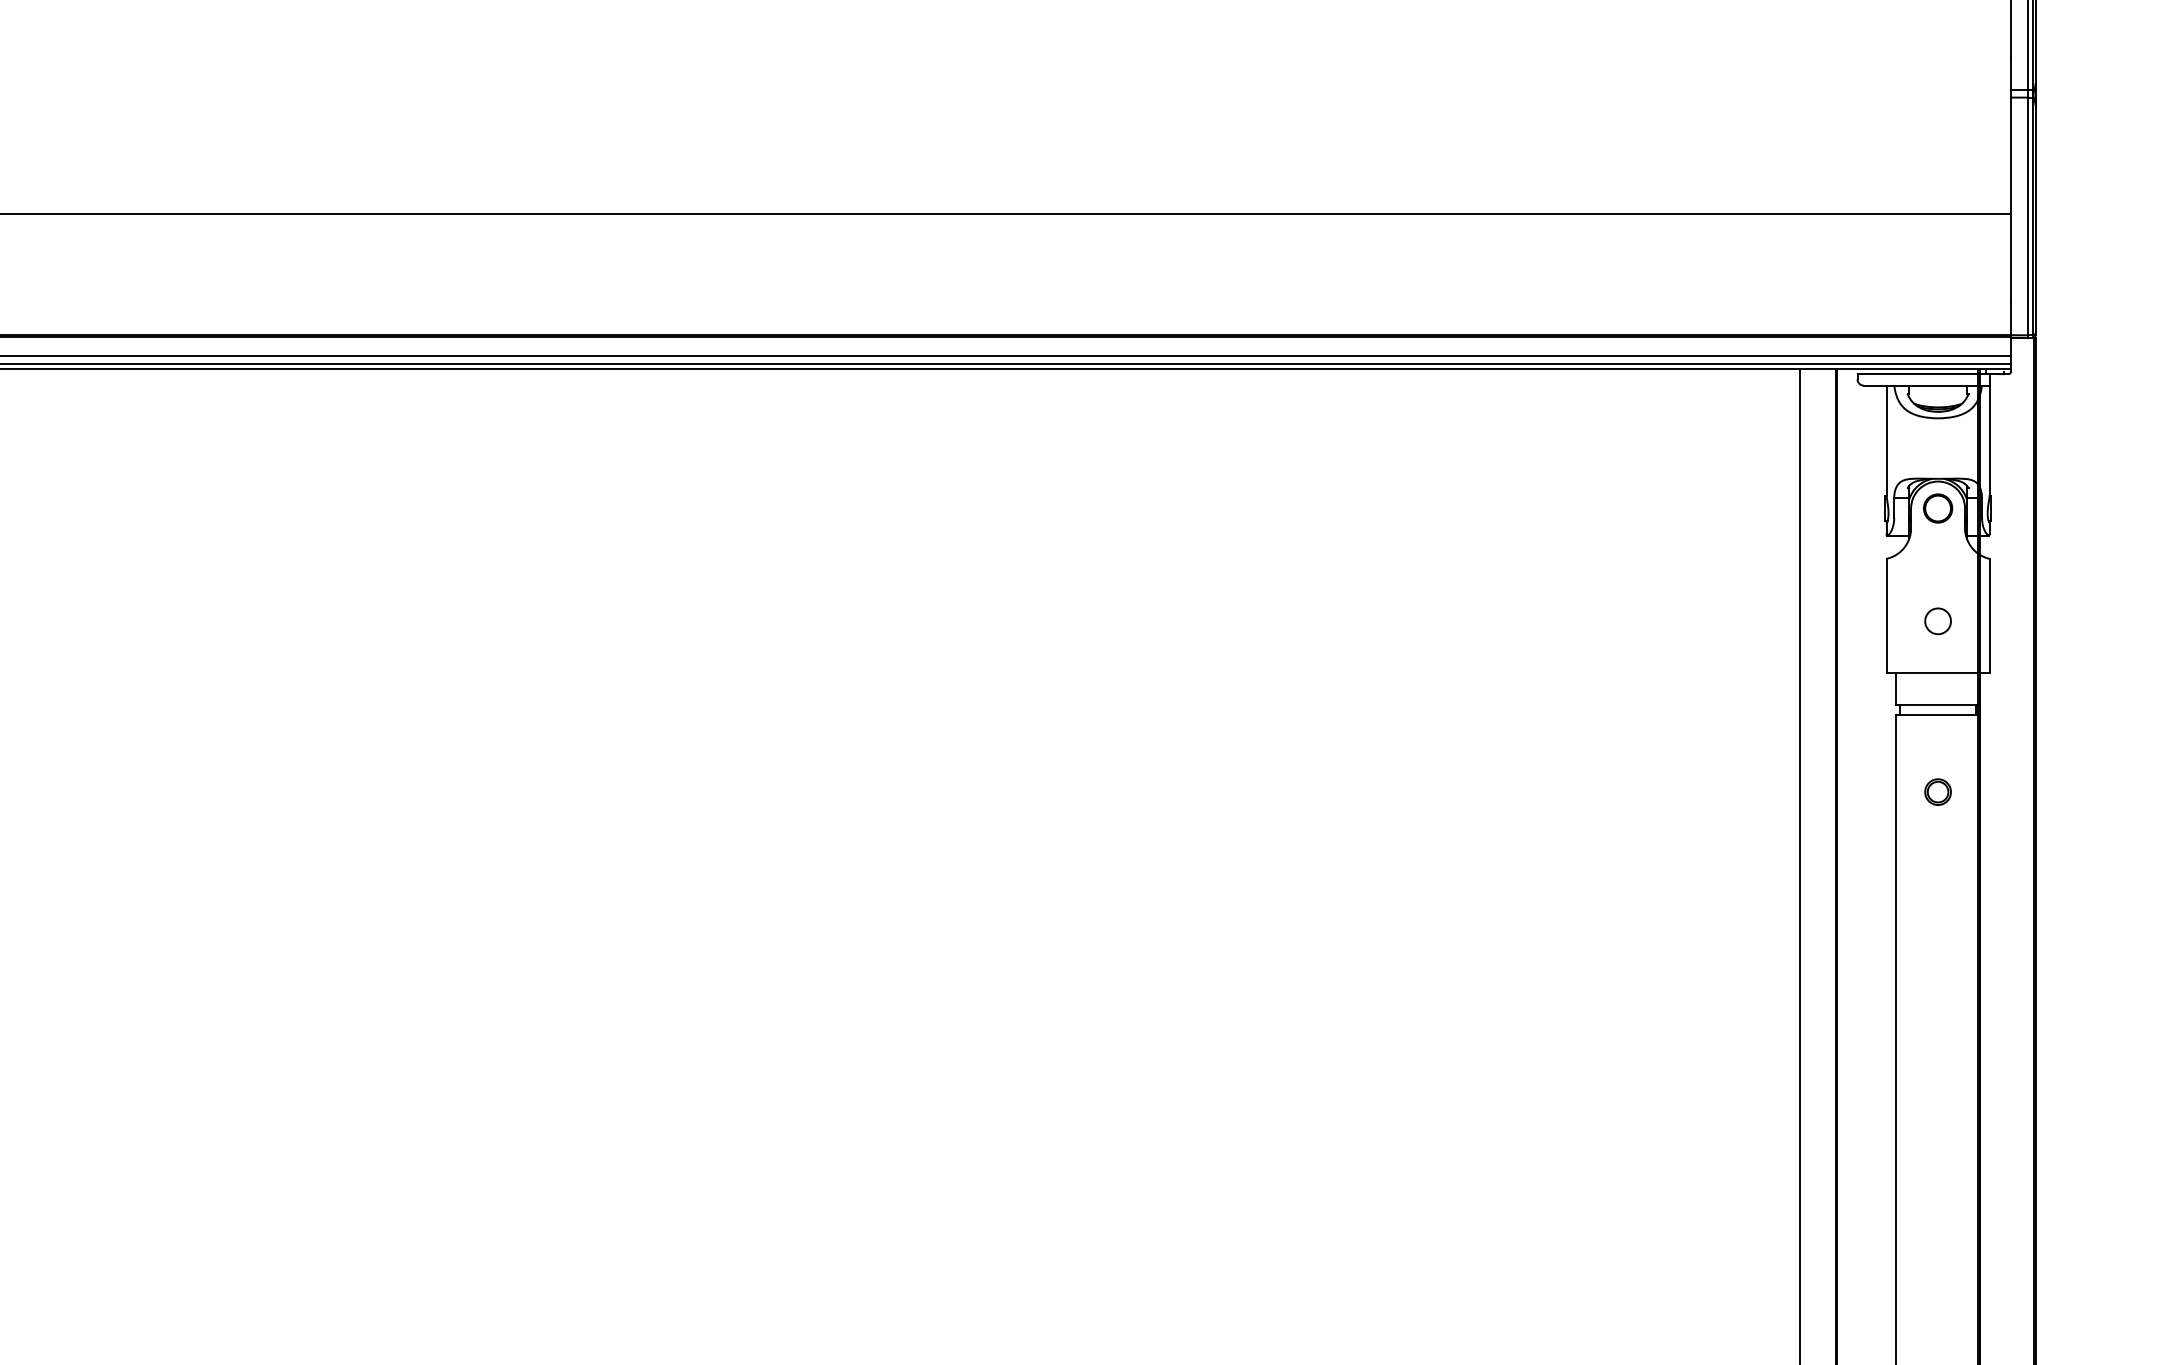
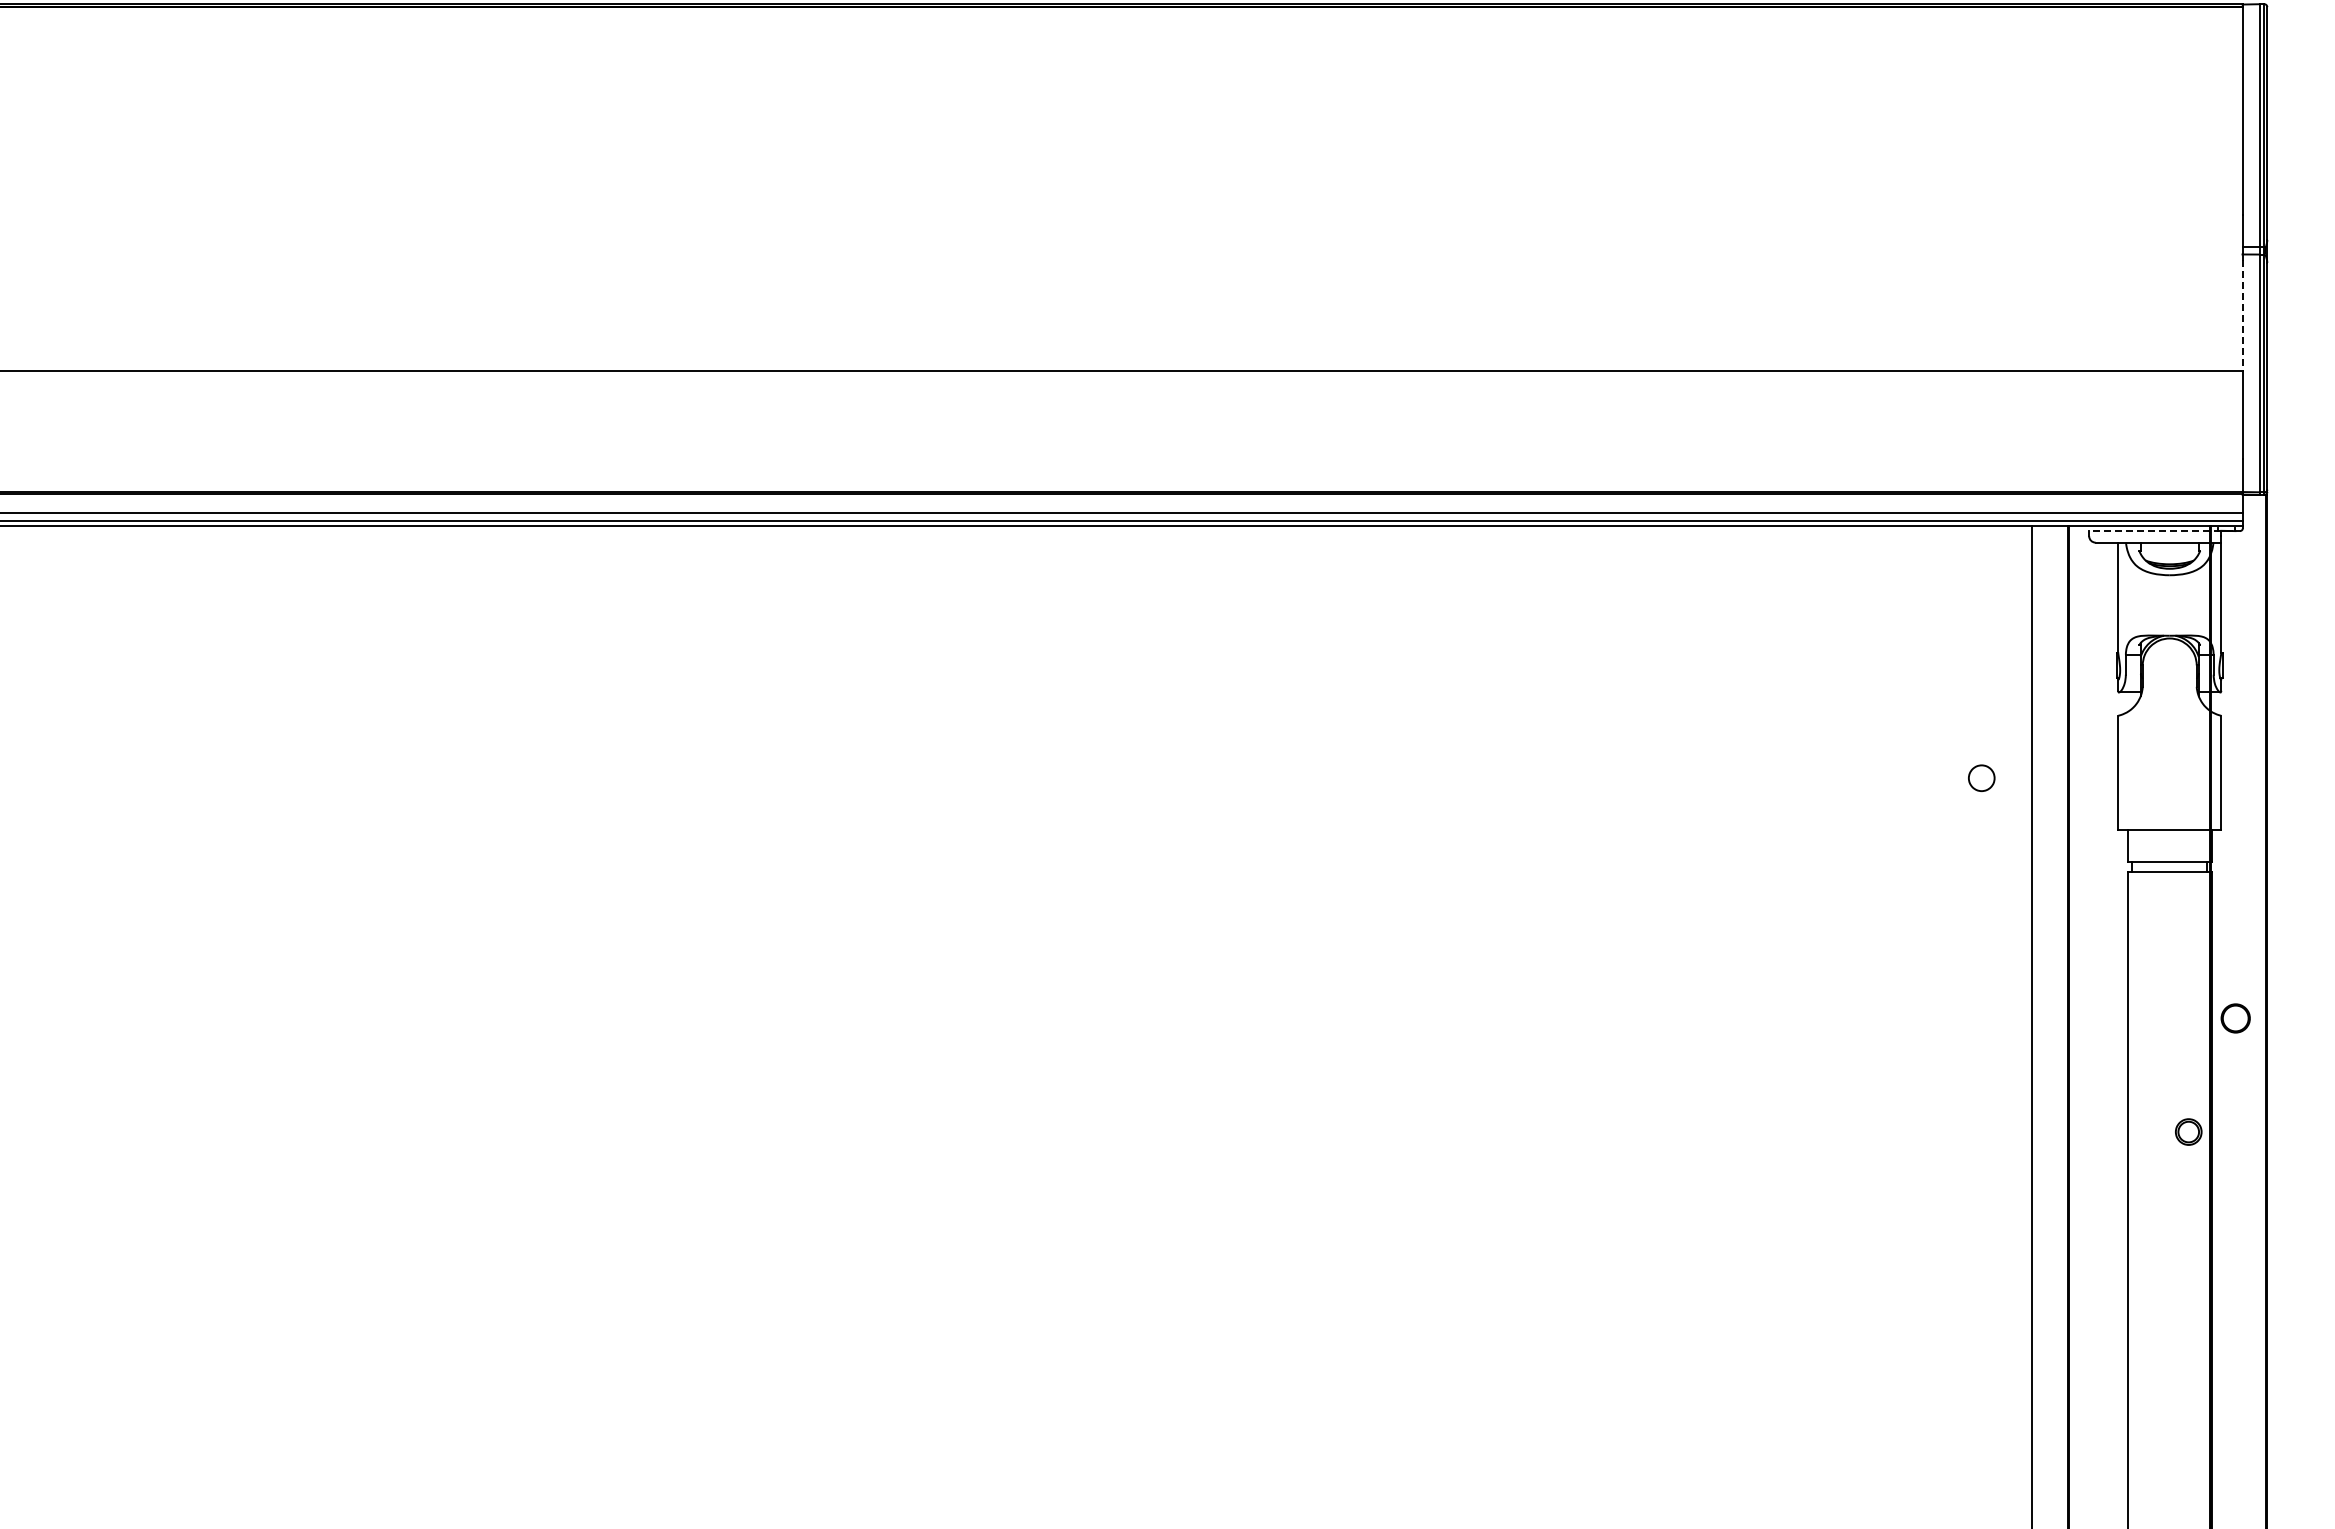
line: (2010, 158) -> (2242, 315), solid -> dashed
line: (1922, 373) -> (2154, 530), solid -> dashed
part: (1937, 508) -> (2235, 1018), moved
part: (1937, 620) -> (1981, 777), moved
part: (1937, 791) -> (2188, 1131), moved

